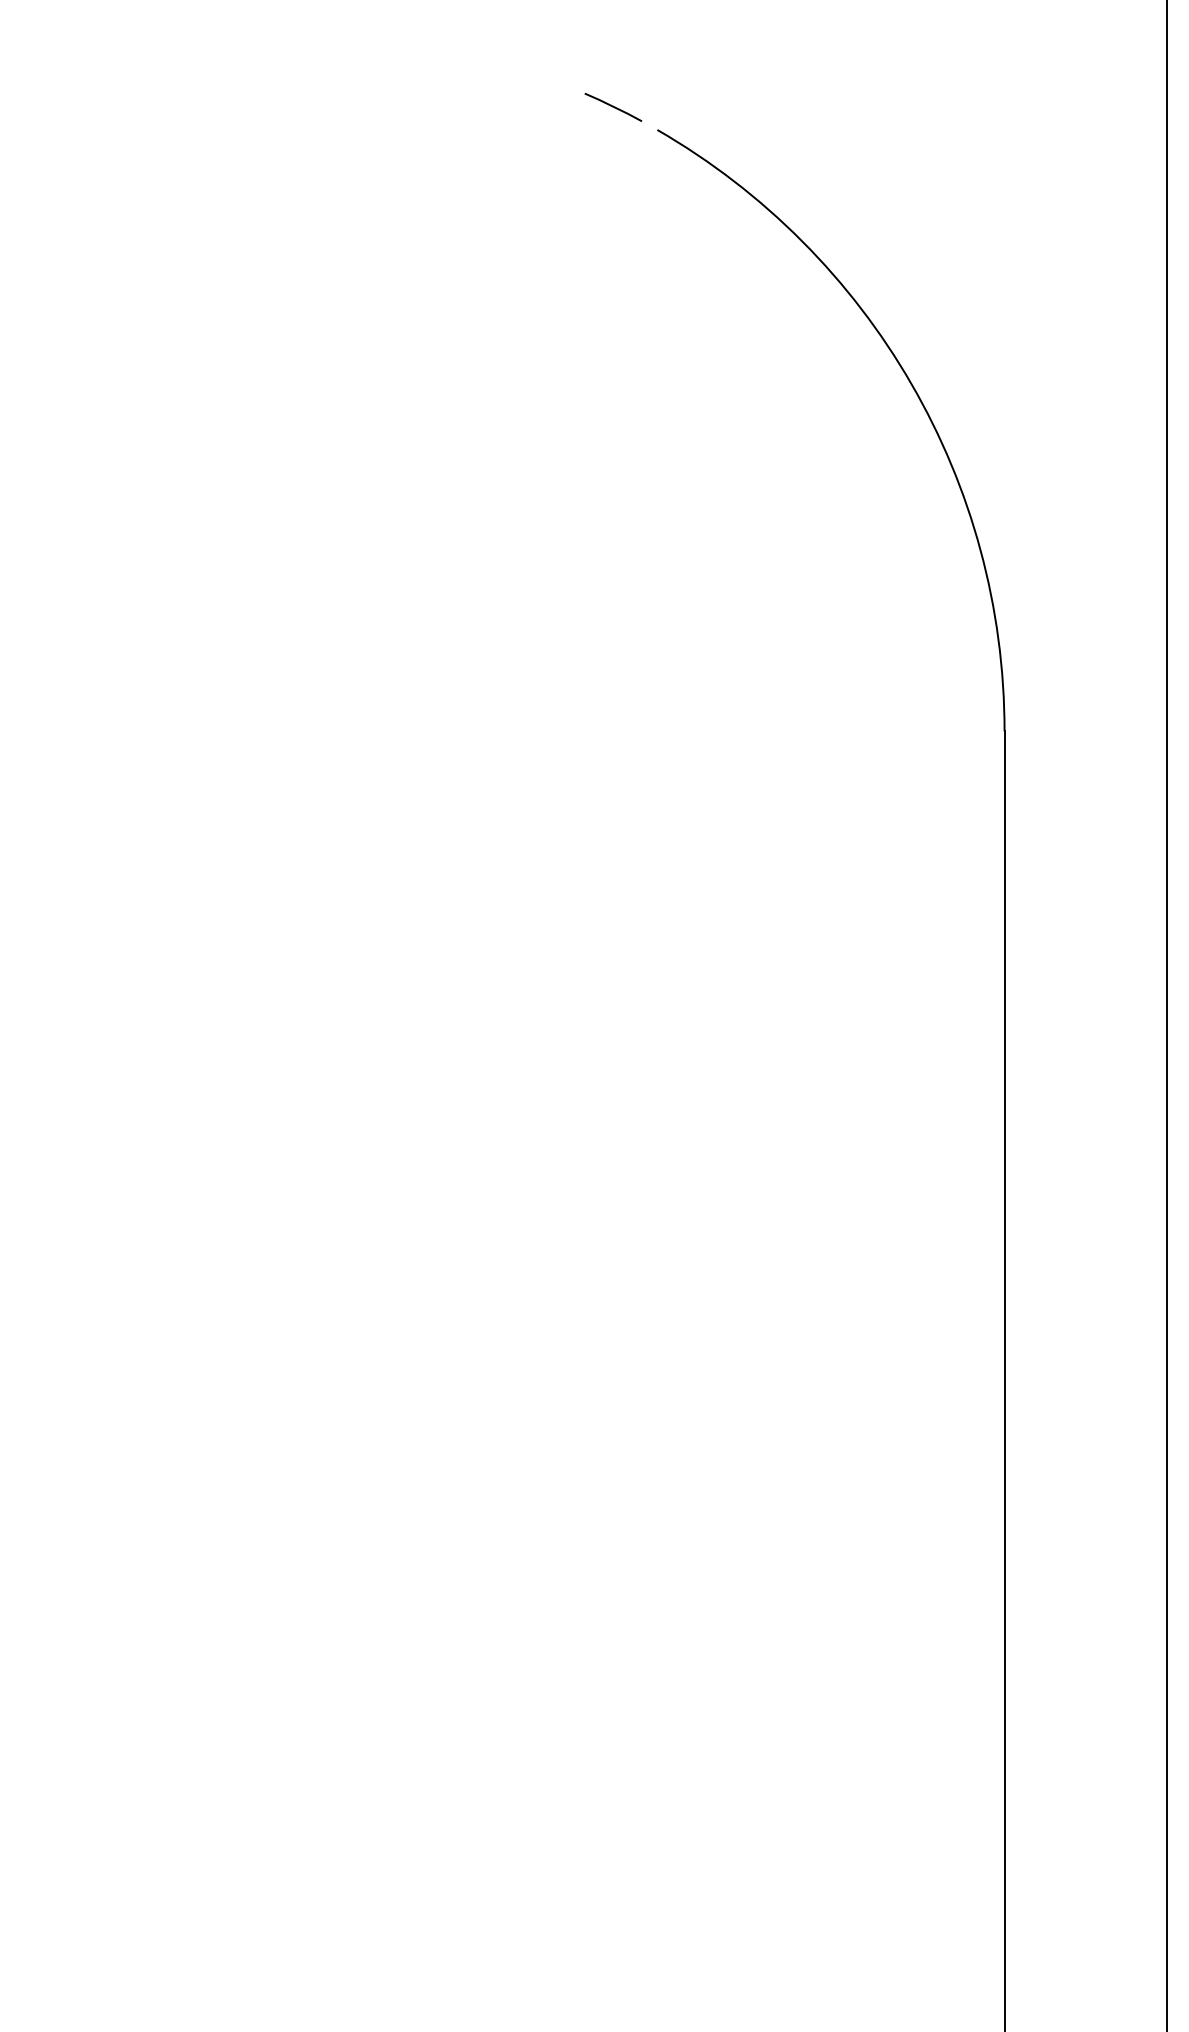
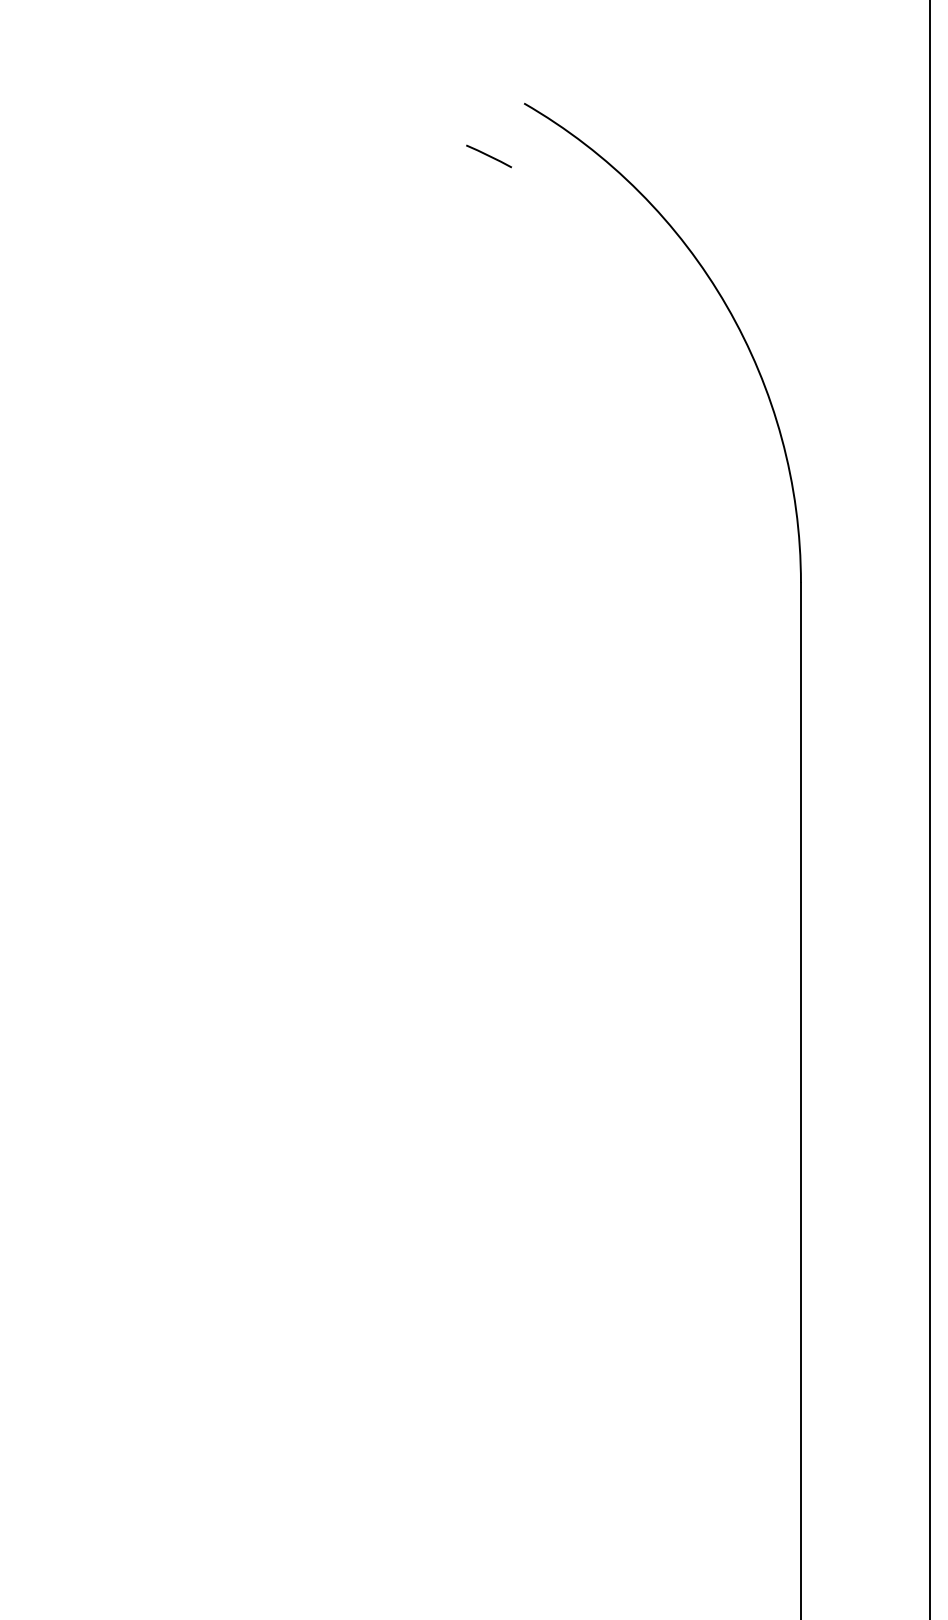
line: (613, 106) -> (489, 155), moved

